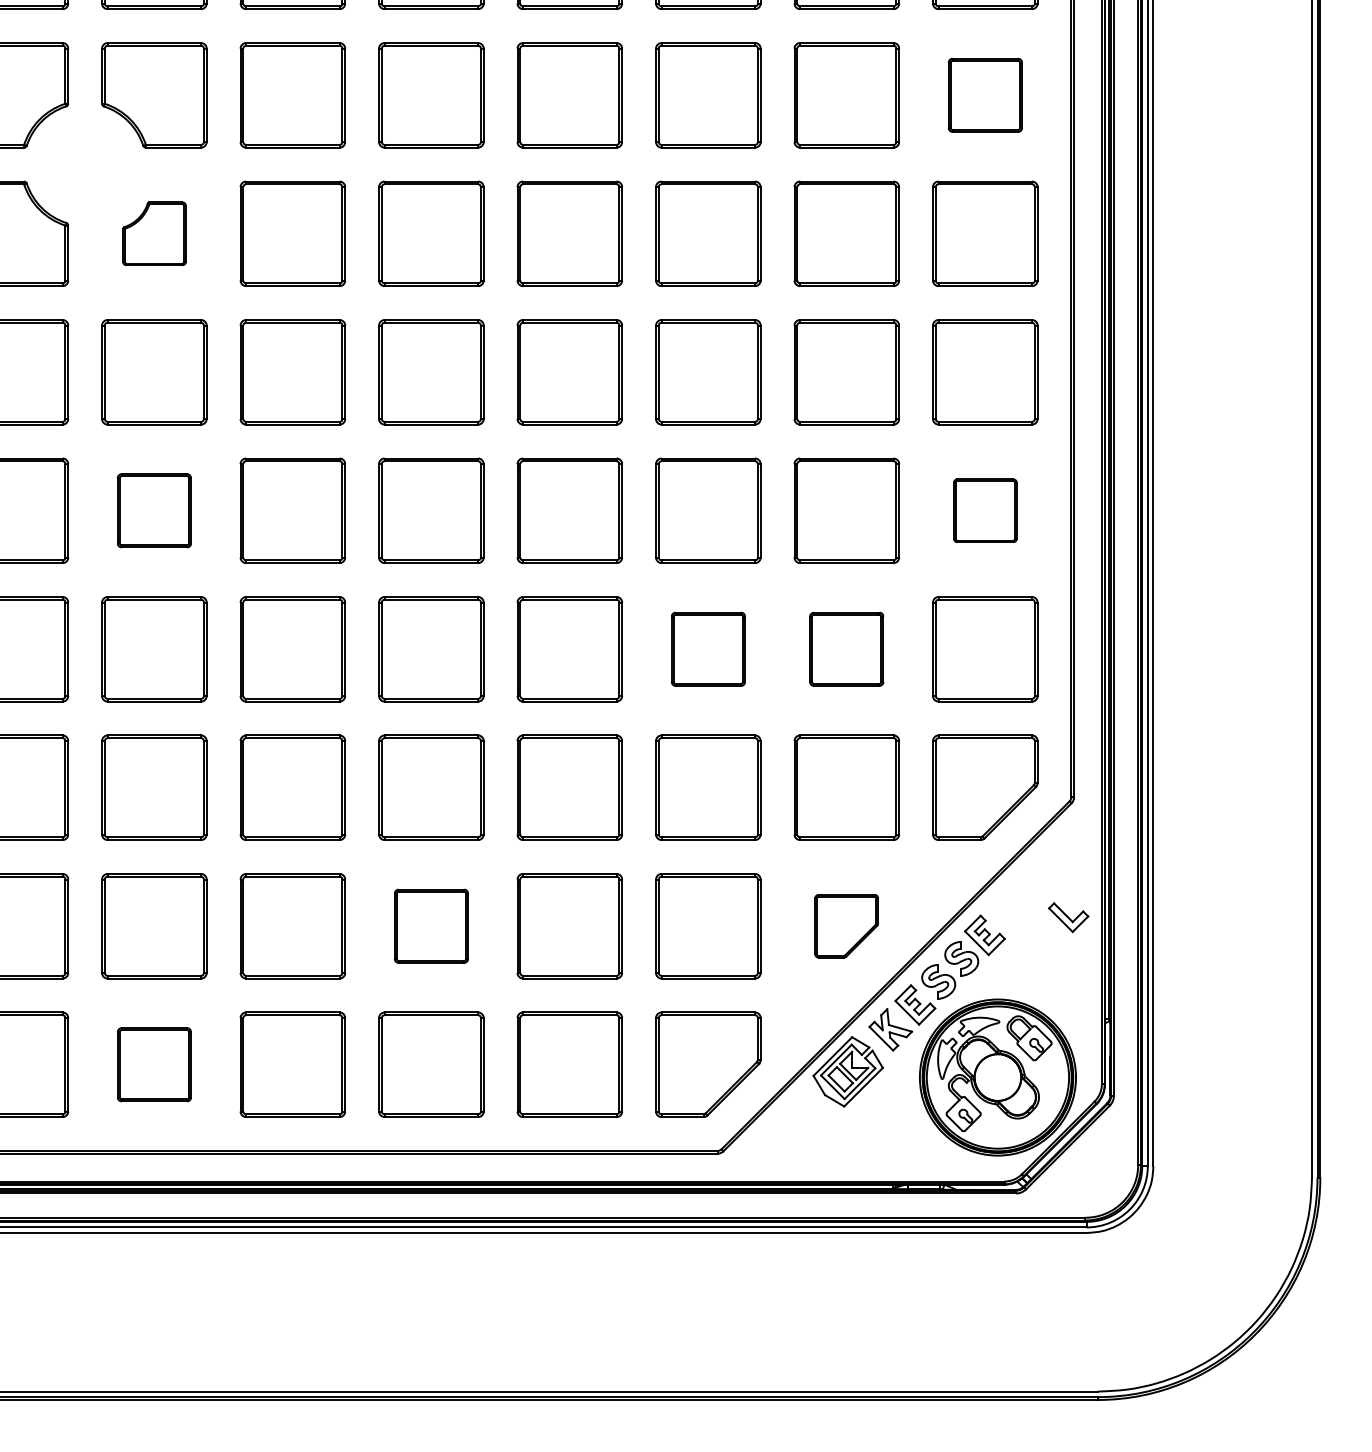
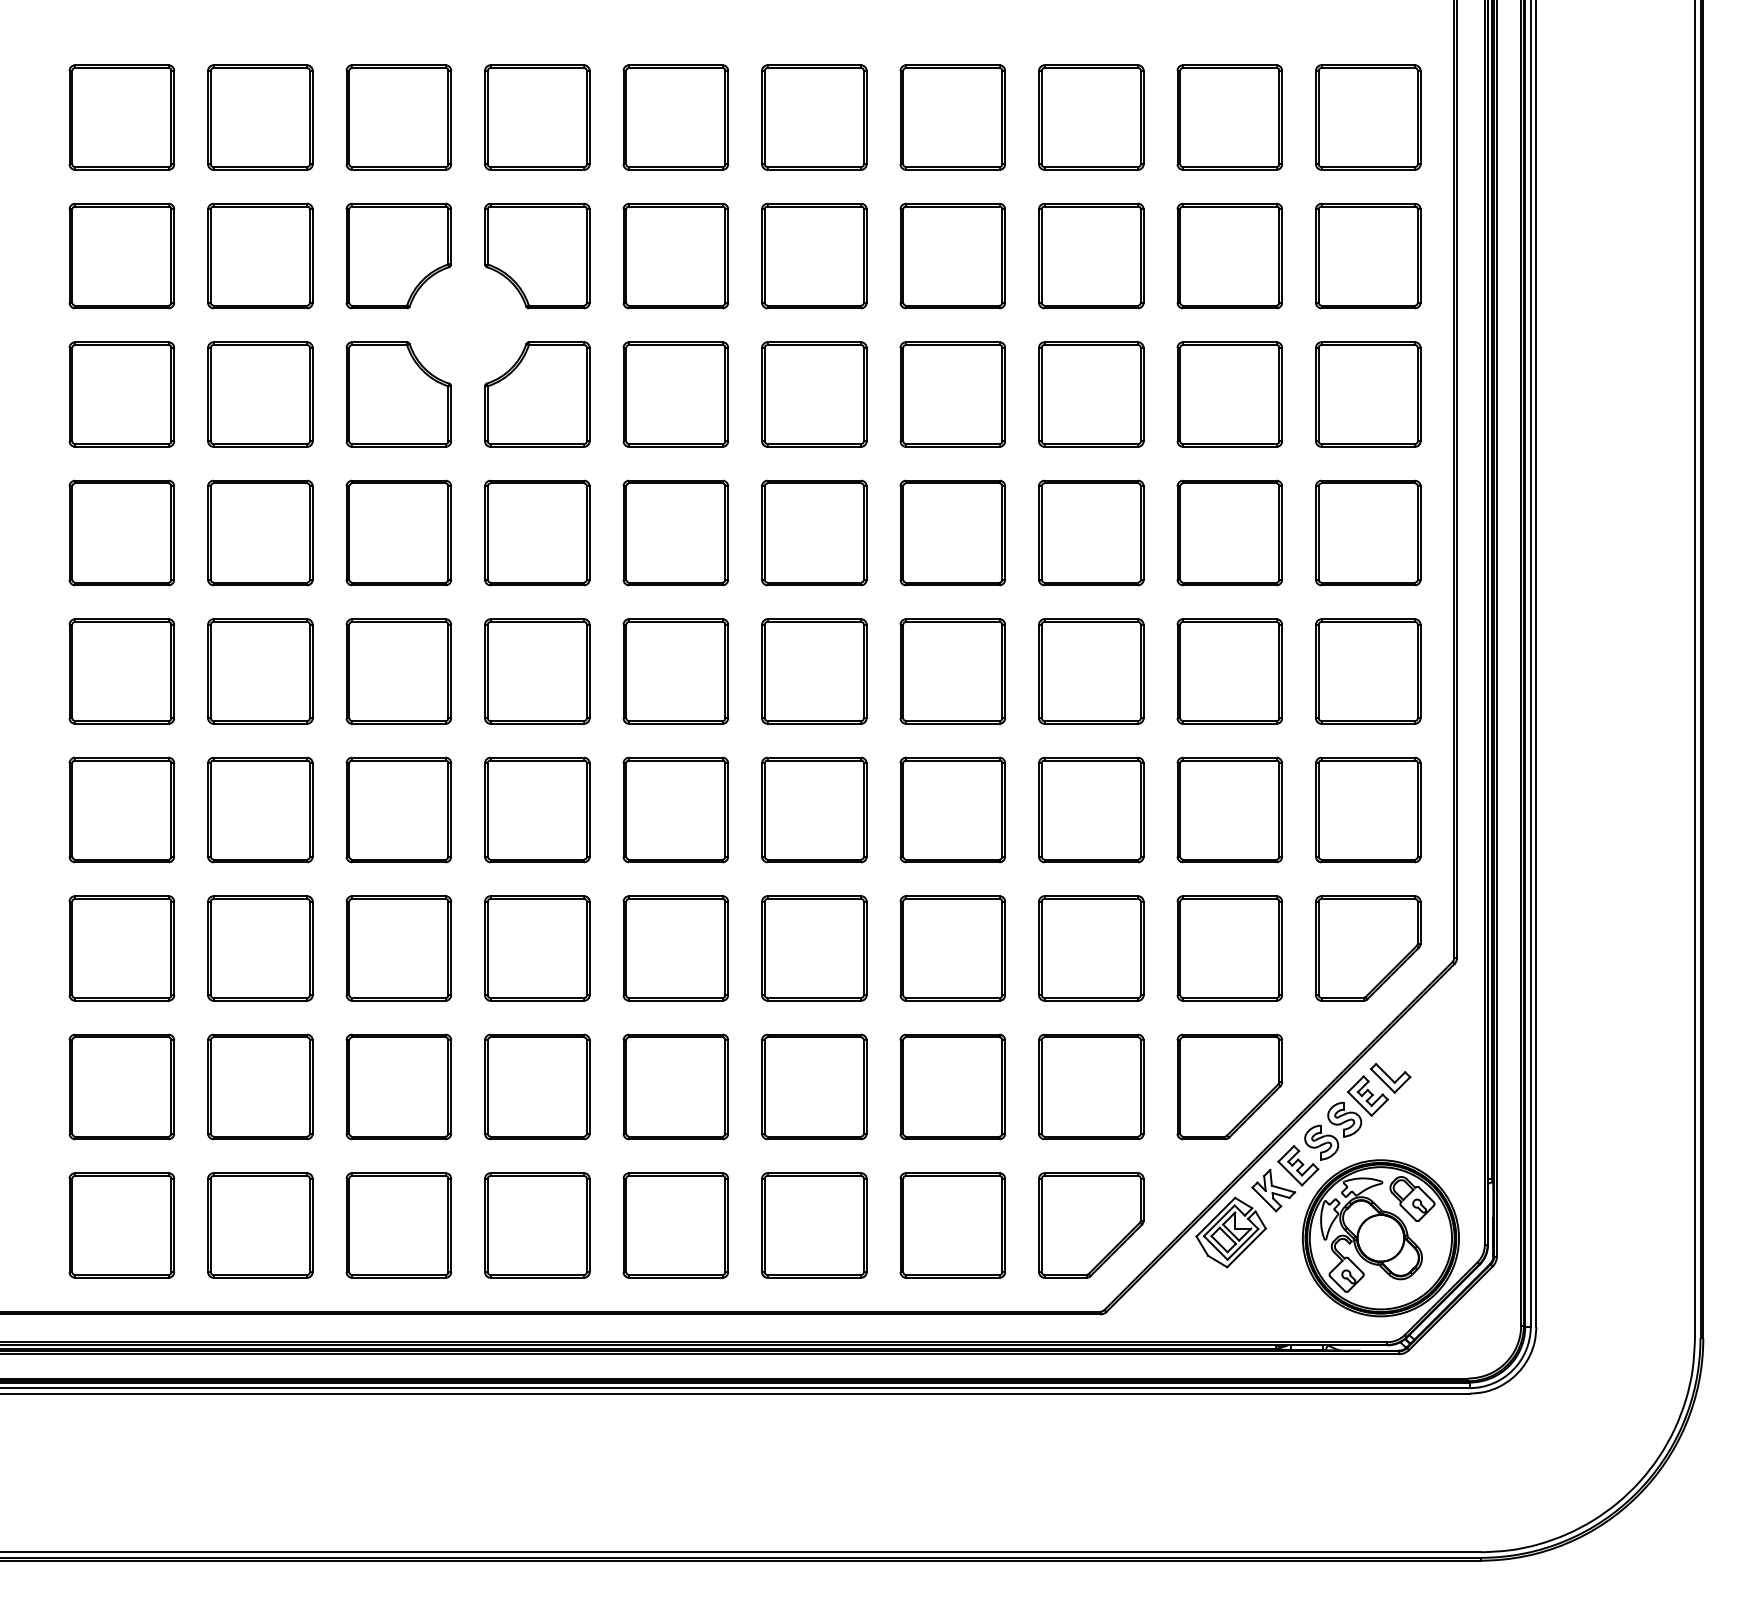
part: (985, 94) -> (1368, 255), size x1.43
part: (154, 233) -> (537, 394), size x1.67
part: (154, 510) -> (537, 671), size x1.43
part: (985, 510) -> (1368, 671), size x1.67
part: (708, 648) -> (1091, 809), size x1.43
part: (846, 648) -> (1229, 809), size x1.43
part: (1068, 917) -> (1390, 1078), moved
part: (431, 925) -> (814, 1086), size x1.43
part: (846, 925) -> (1229, 1086), size x1.67
part: (154, 1064) -> (537, 1225), size x1.43

